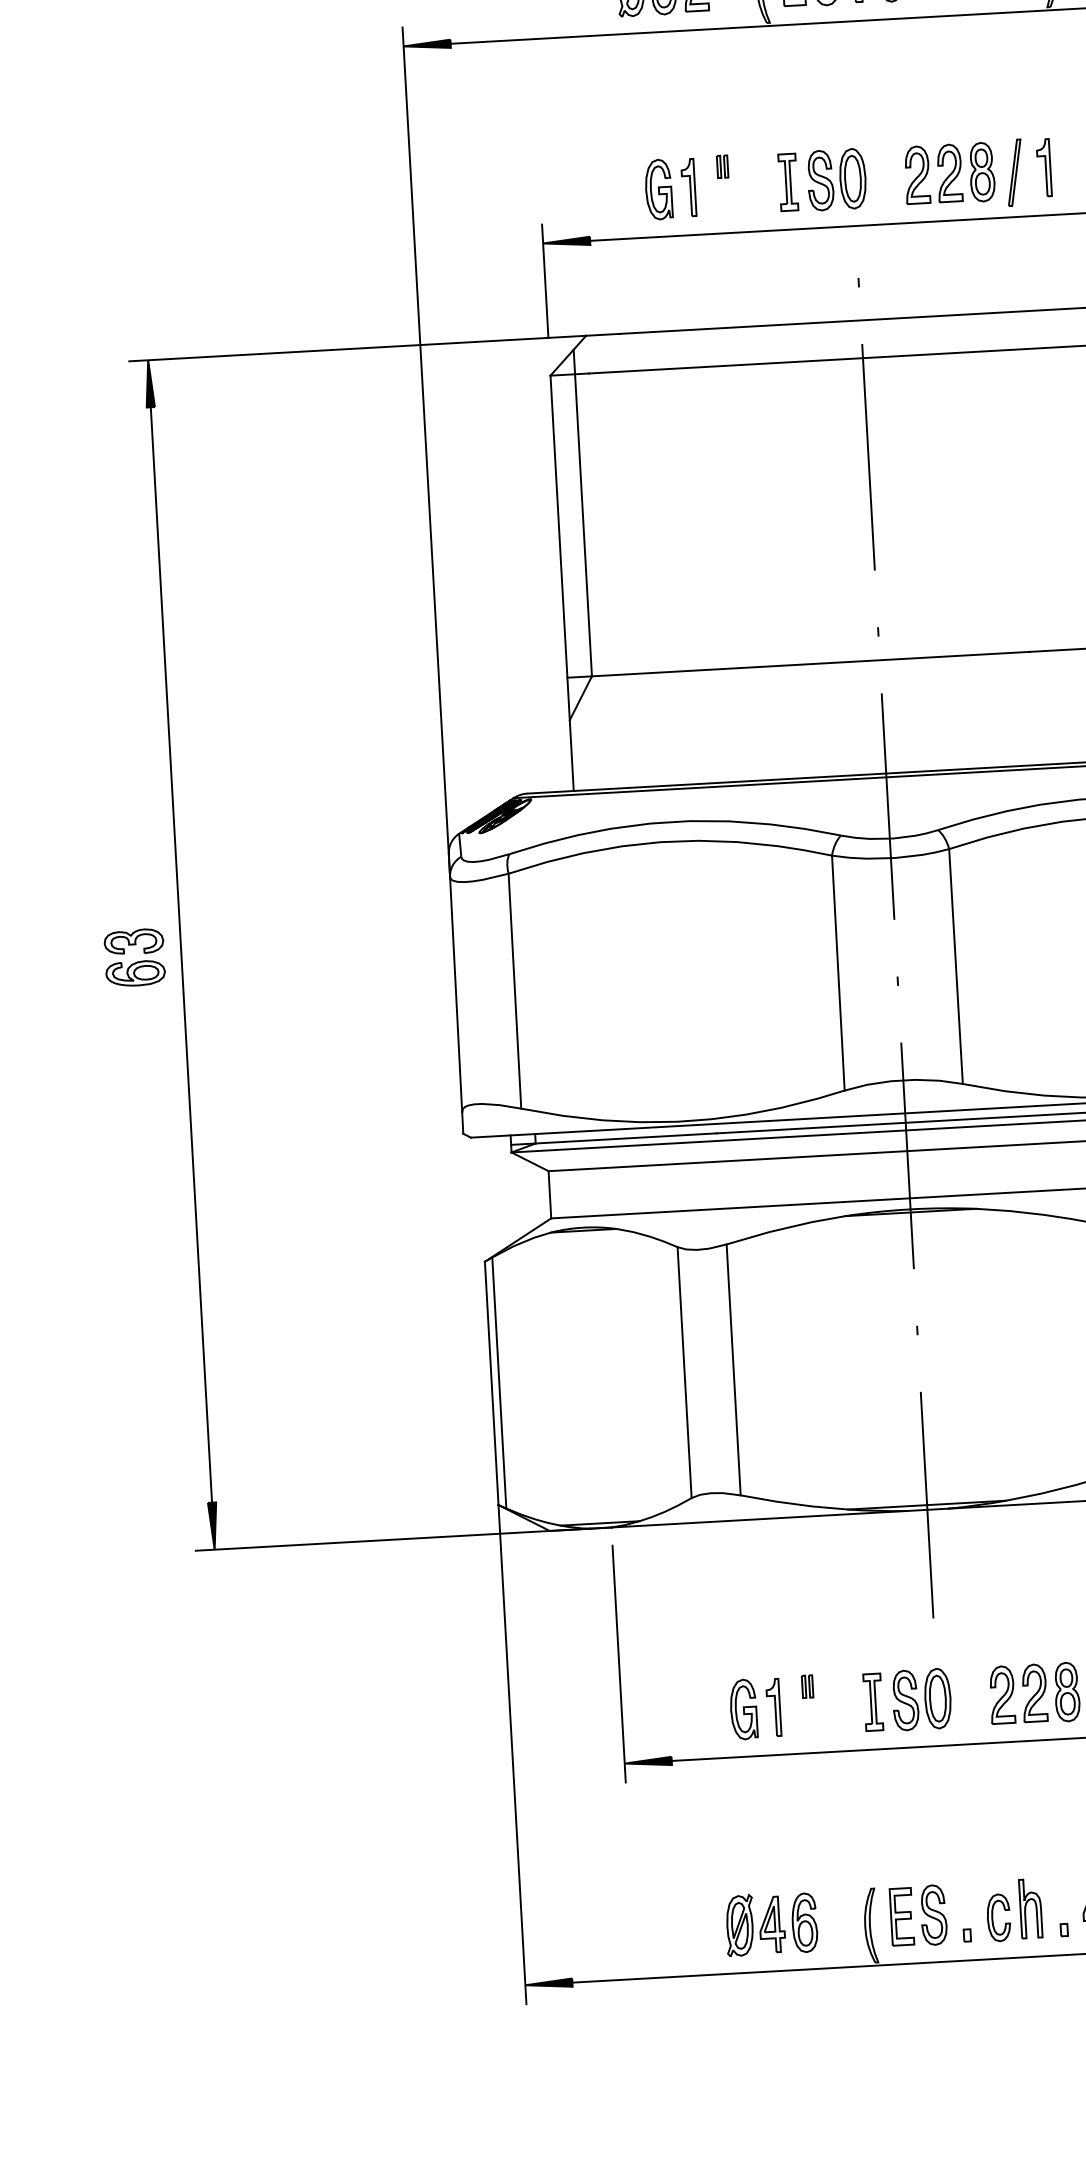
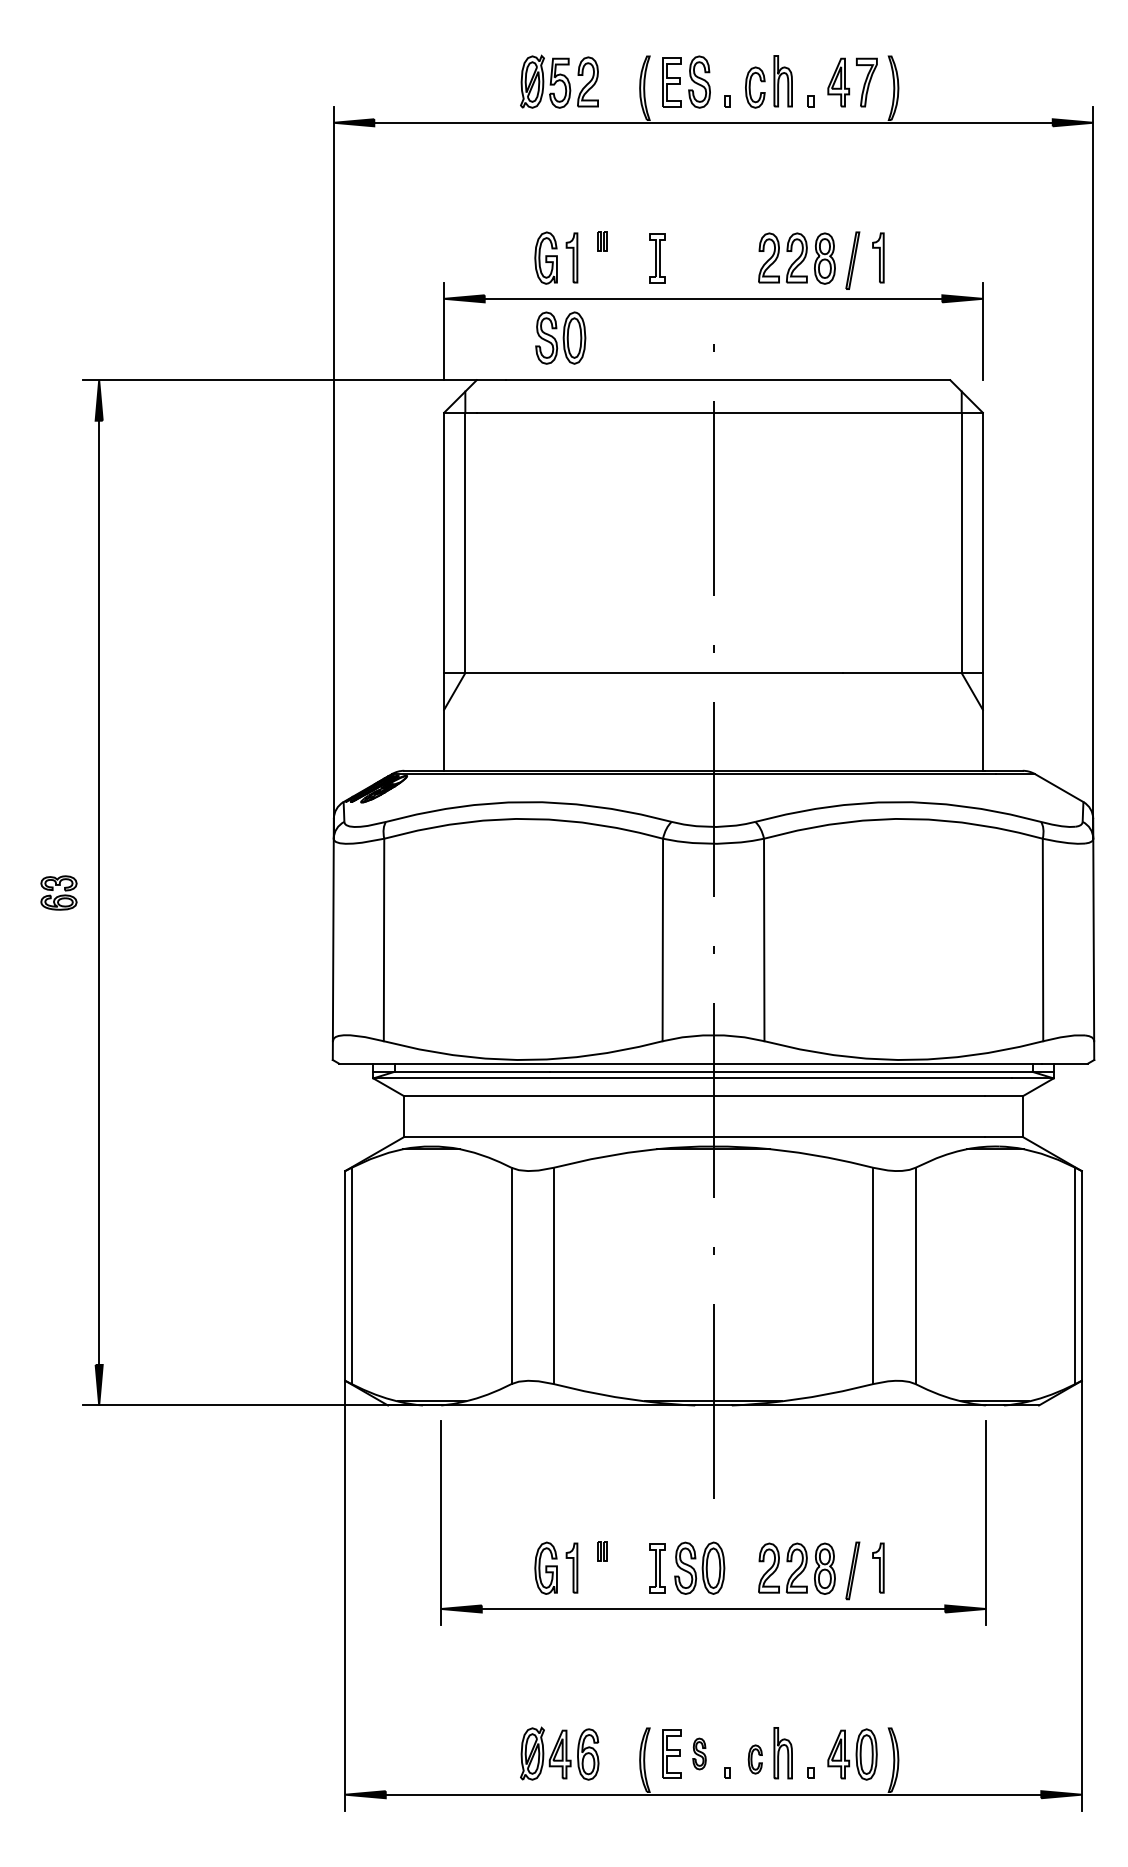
part: (836, 178) -> (560, 337), moved
part: (134, 957) -> (58, 892), size x0.7
part: (933, 1914) -> (699, 1753), size x0.6
part: (999, 1917) -> (755, 1759), size x0.7

